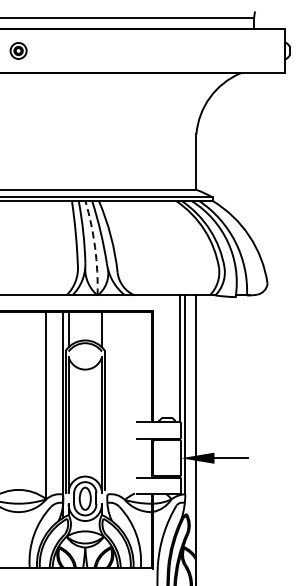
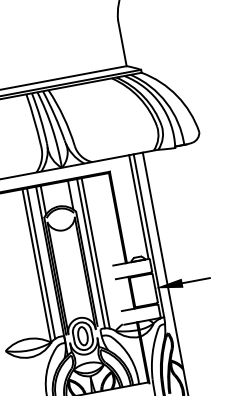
arc: (95, 247) -> (52, 128), dashed -> solid
line: (51, 403) -> (40, 263), added
line: (113, 403) -> (91, 253), added
line: (118, 403) -> (95, 253), added

